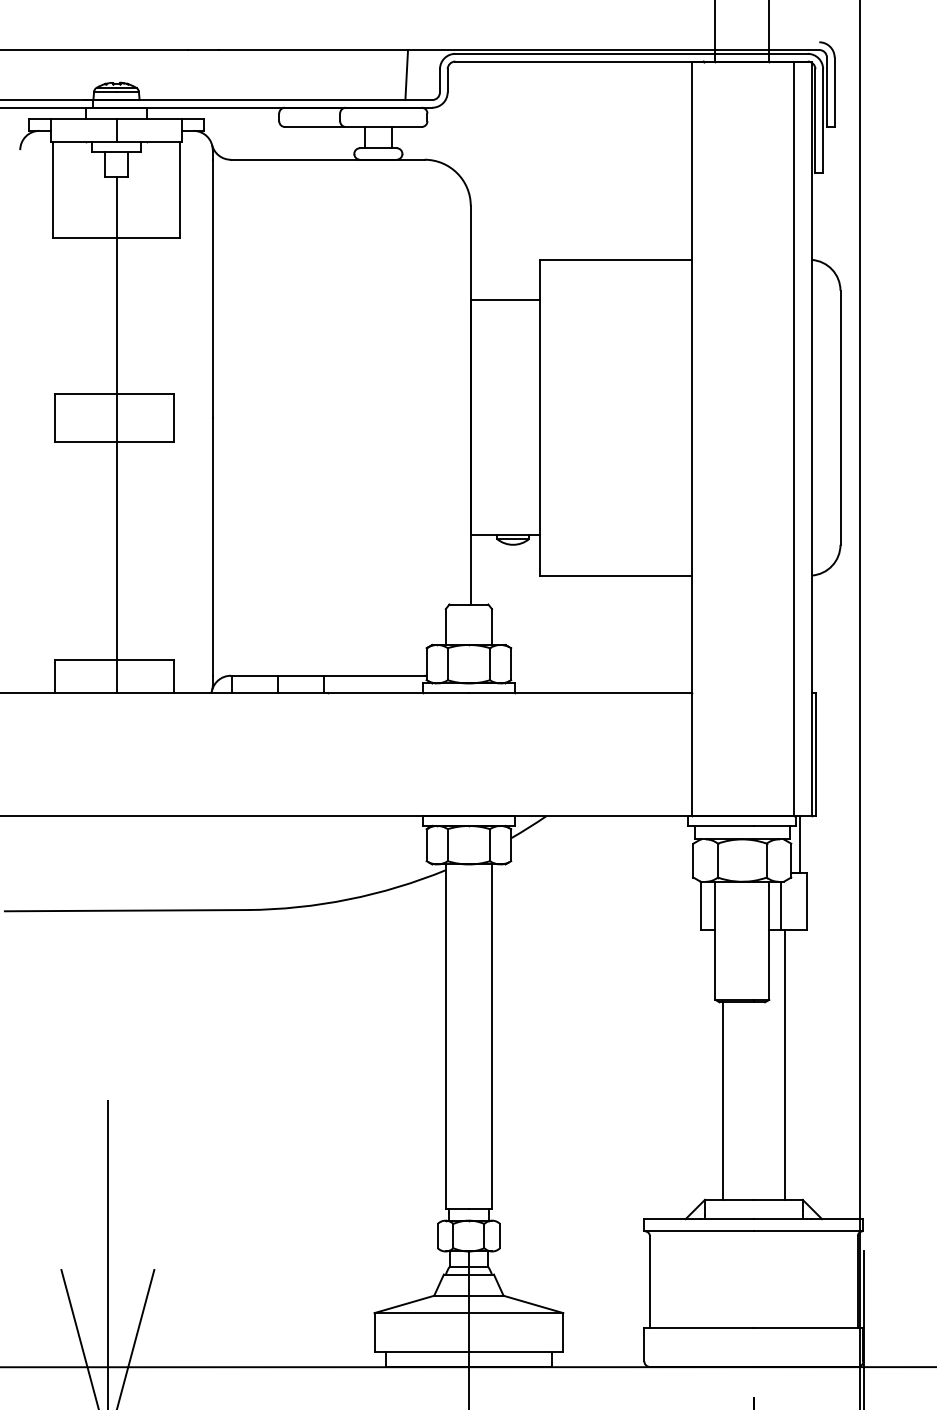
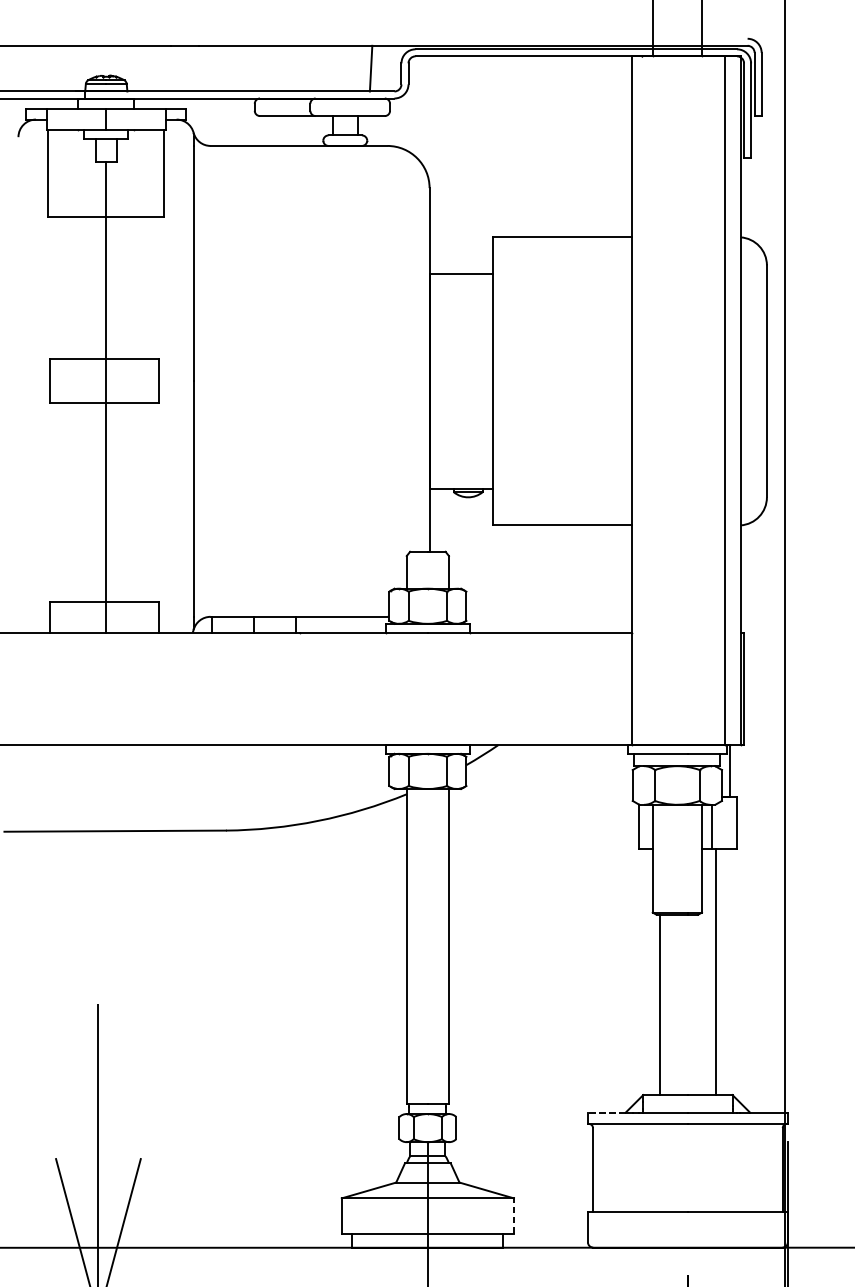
line: (665, 1219) -> (607, 1112), solid -> dashed
line: (563, 1331) -> (514, 1215), solid -> dashed

